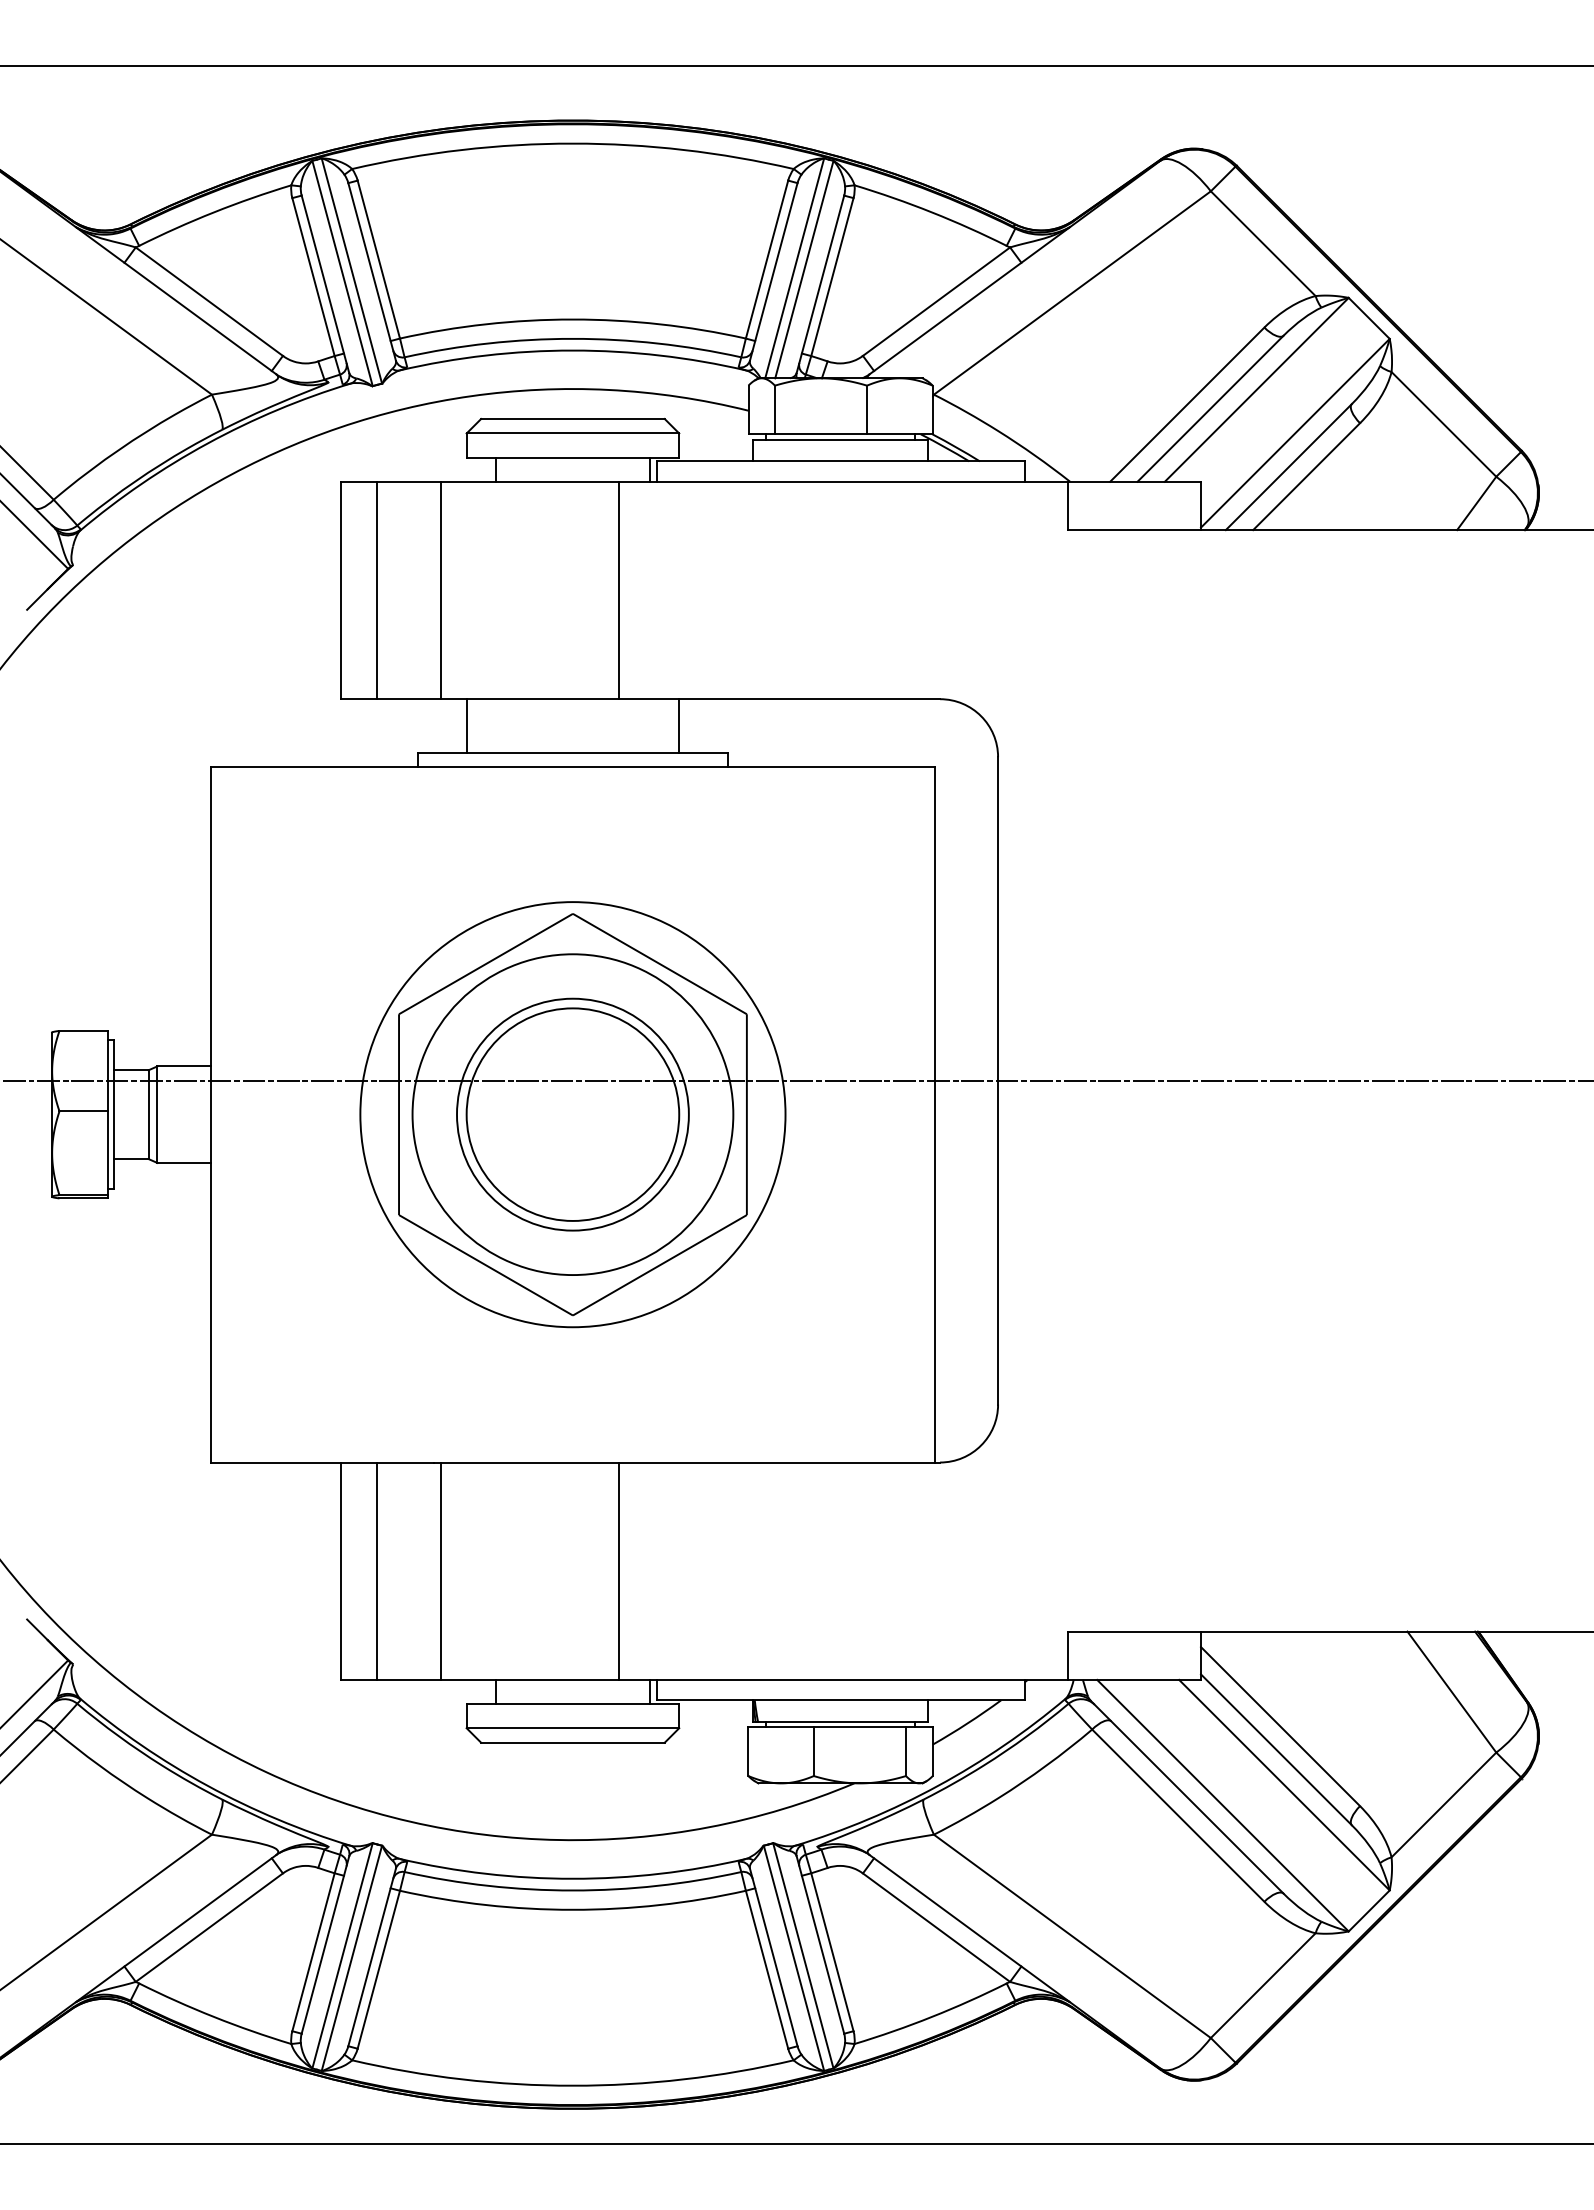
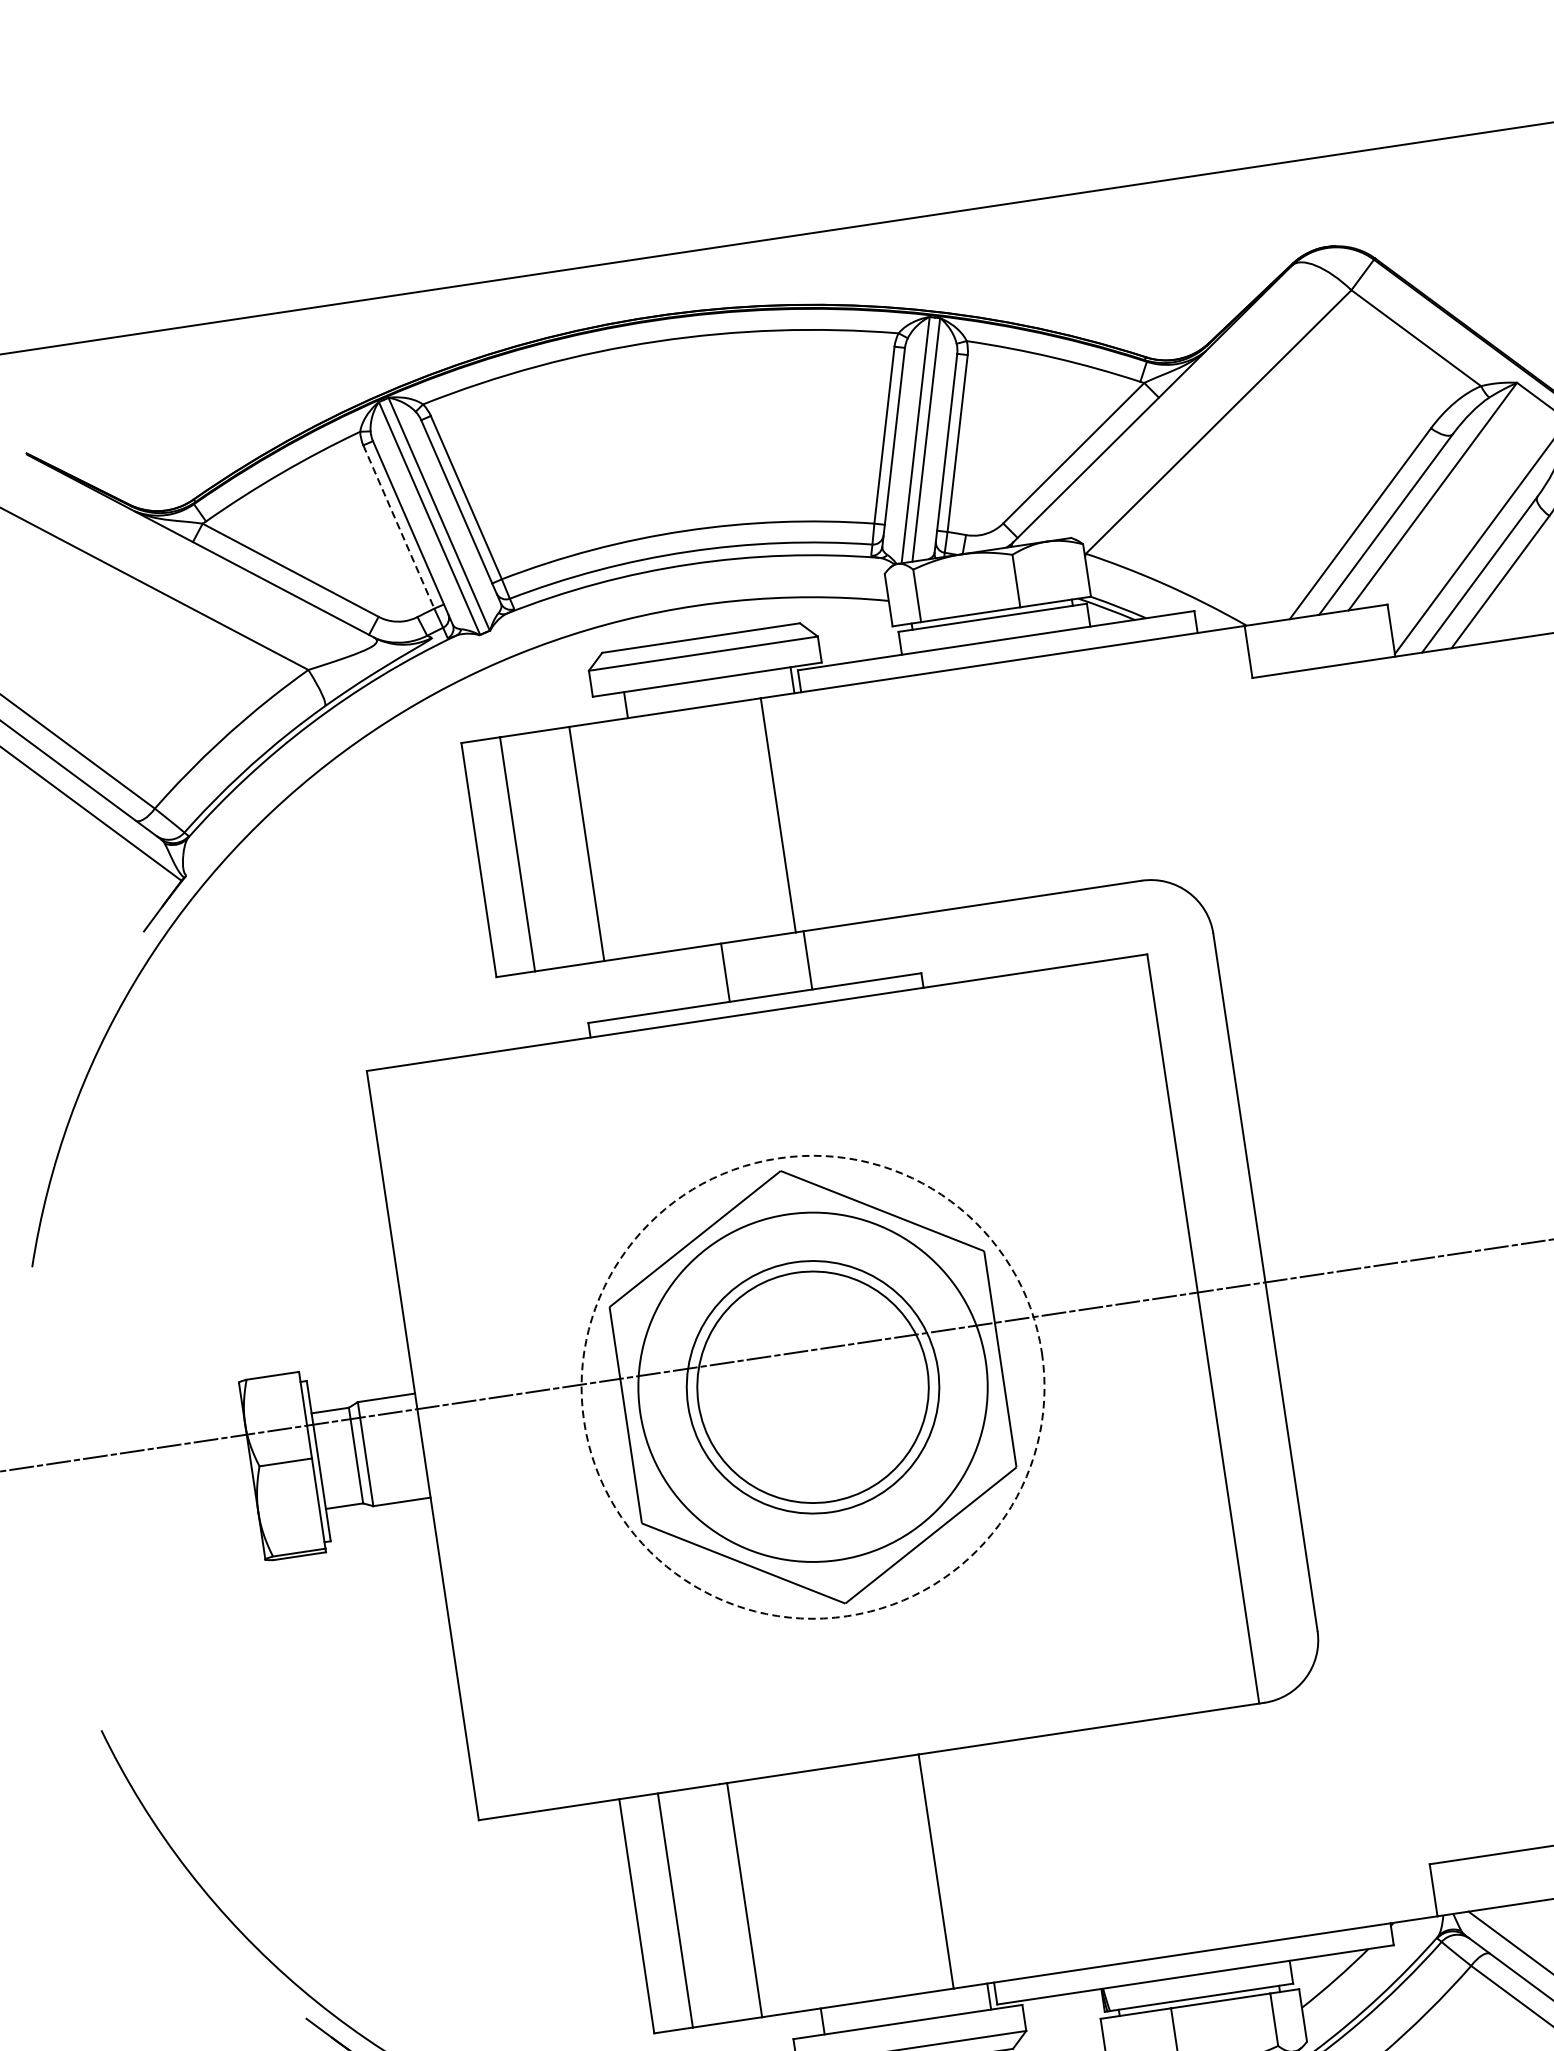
line: (313, 277) -> (398, 527), solid -> dashed
line: (466, 726) -> (725, 973), moved
line: (679, 726) -> (808, 960), moved
circle: (572, 1114) -> (812, 1387), solid -> dashed

